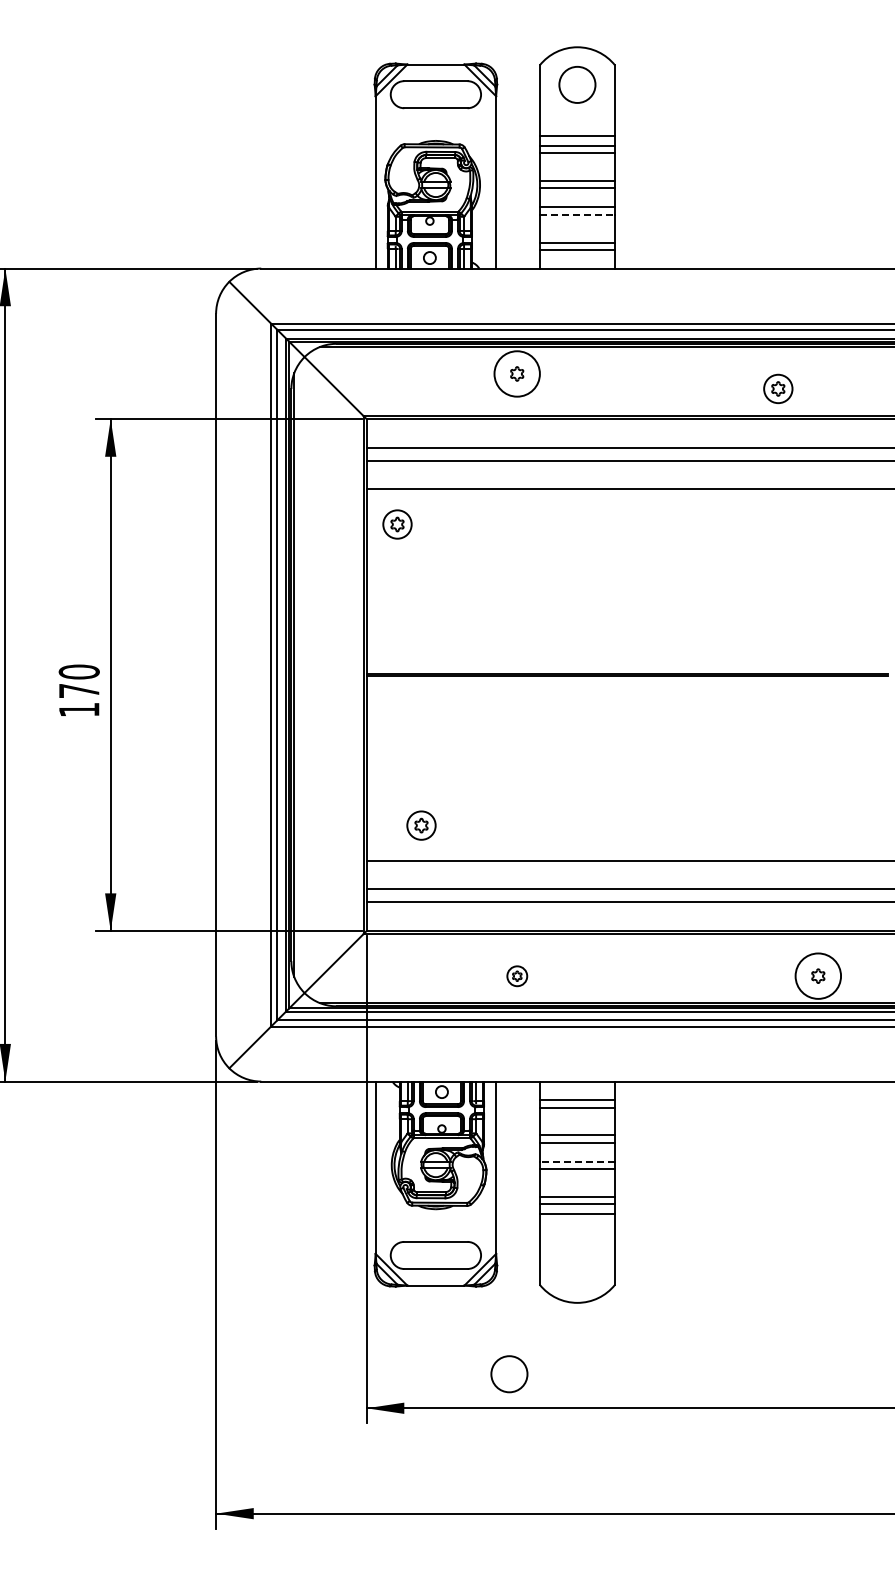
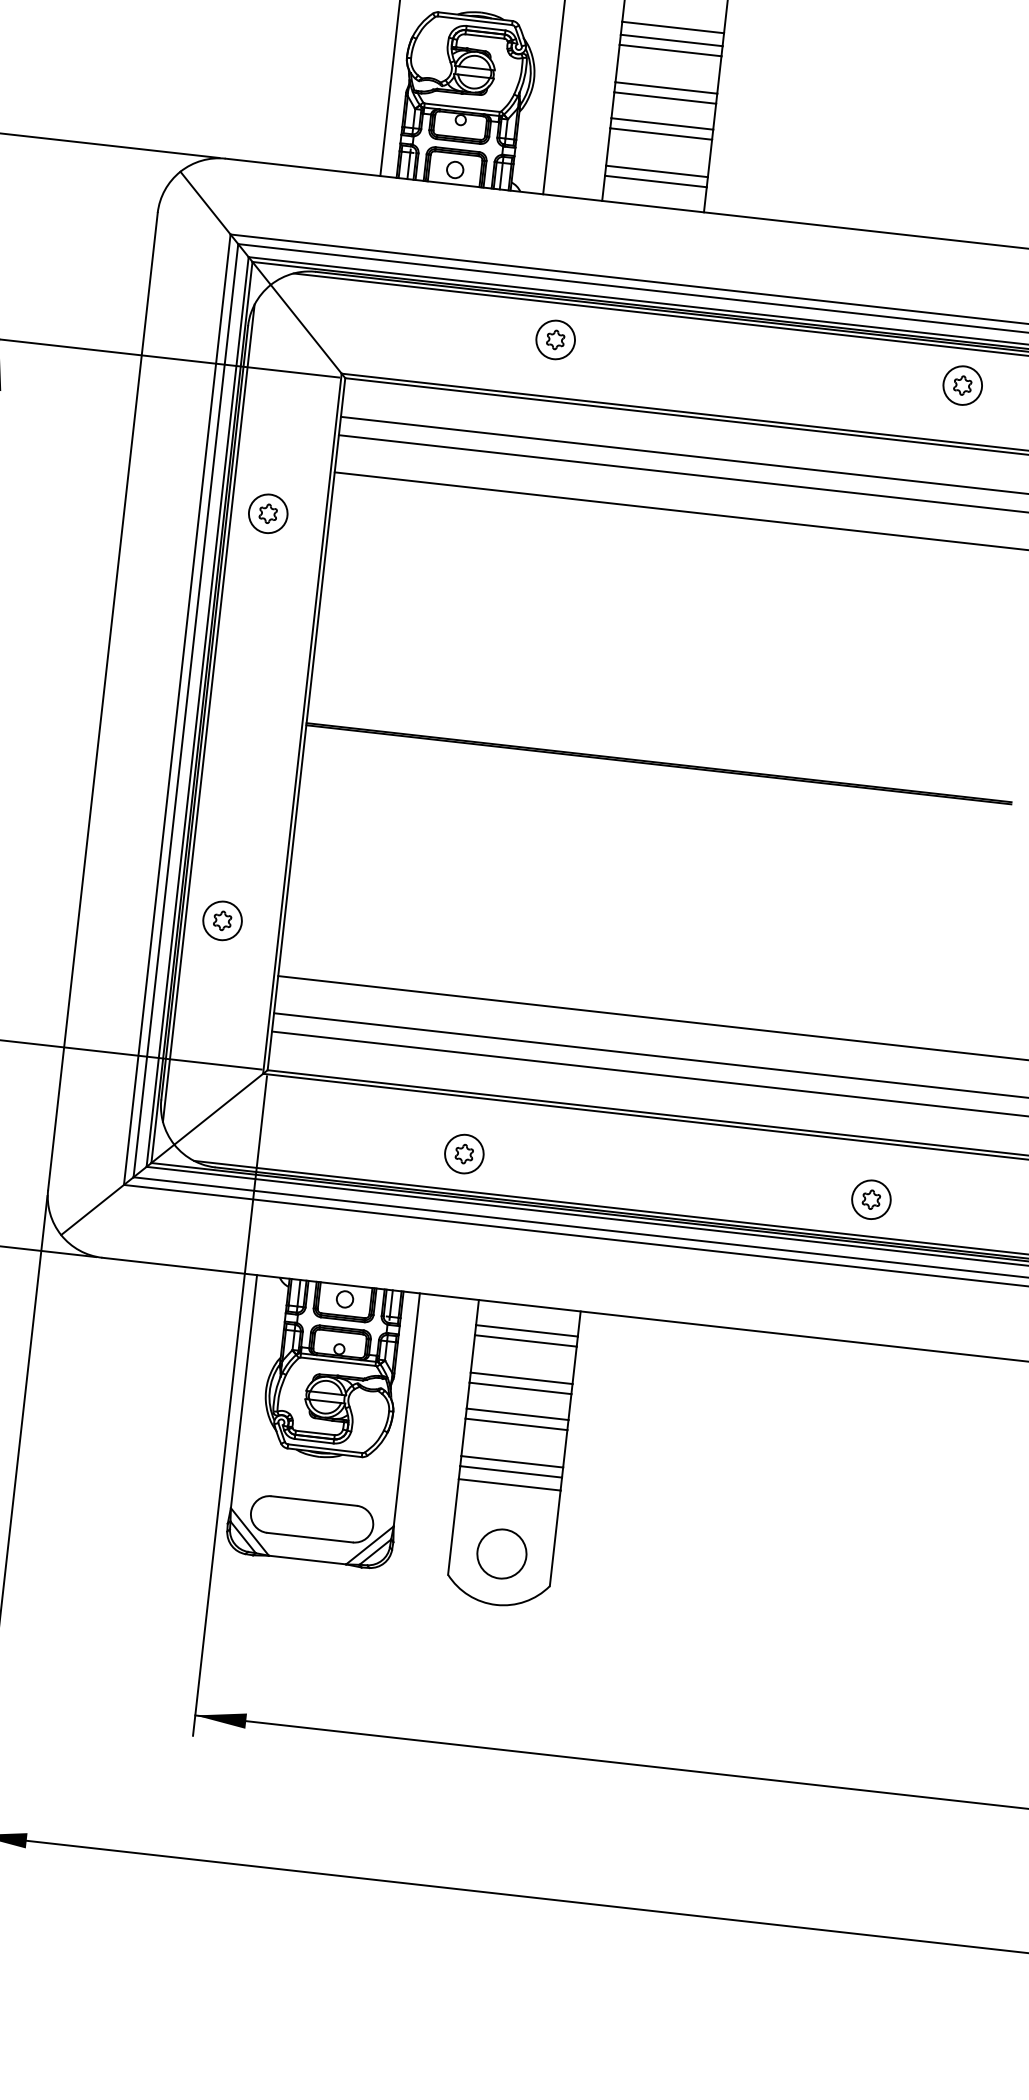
line: (577, 214) -> (661, 133), dashed -> solid
circle: (517, 373) -> (556, 339), size x0.62
part: (778, 388) -> (963, 385), moved
part: (397, 524) -> (268, 513), moved
part: (421, 825) -> (222, 920), moved
circle: (818, 975) -> (871, 1198), size x0.62
part: (517, 976) -> (464, 1154), size x1.43
line: (577, 1161) -> (517, 1413), dashed -> solid
circle: (509, 1374) -> (501, 1554), moved

